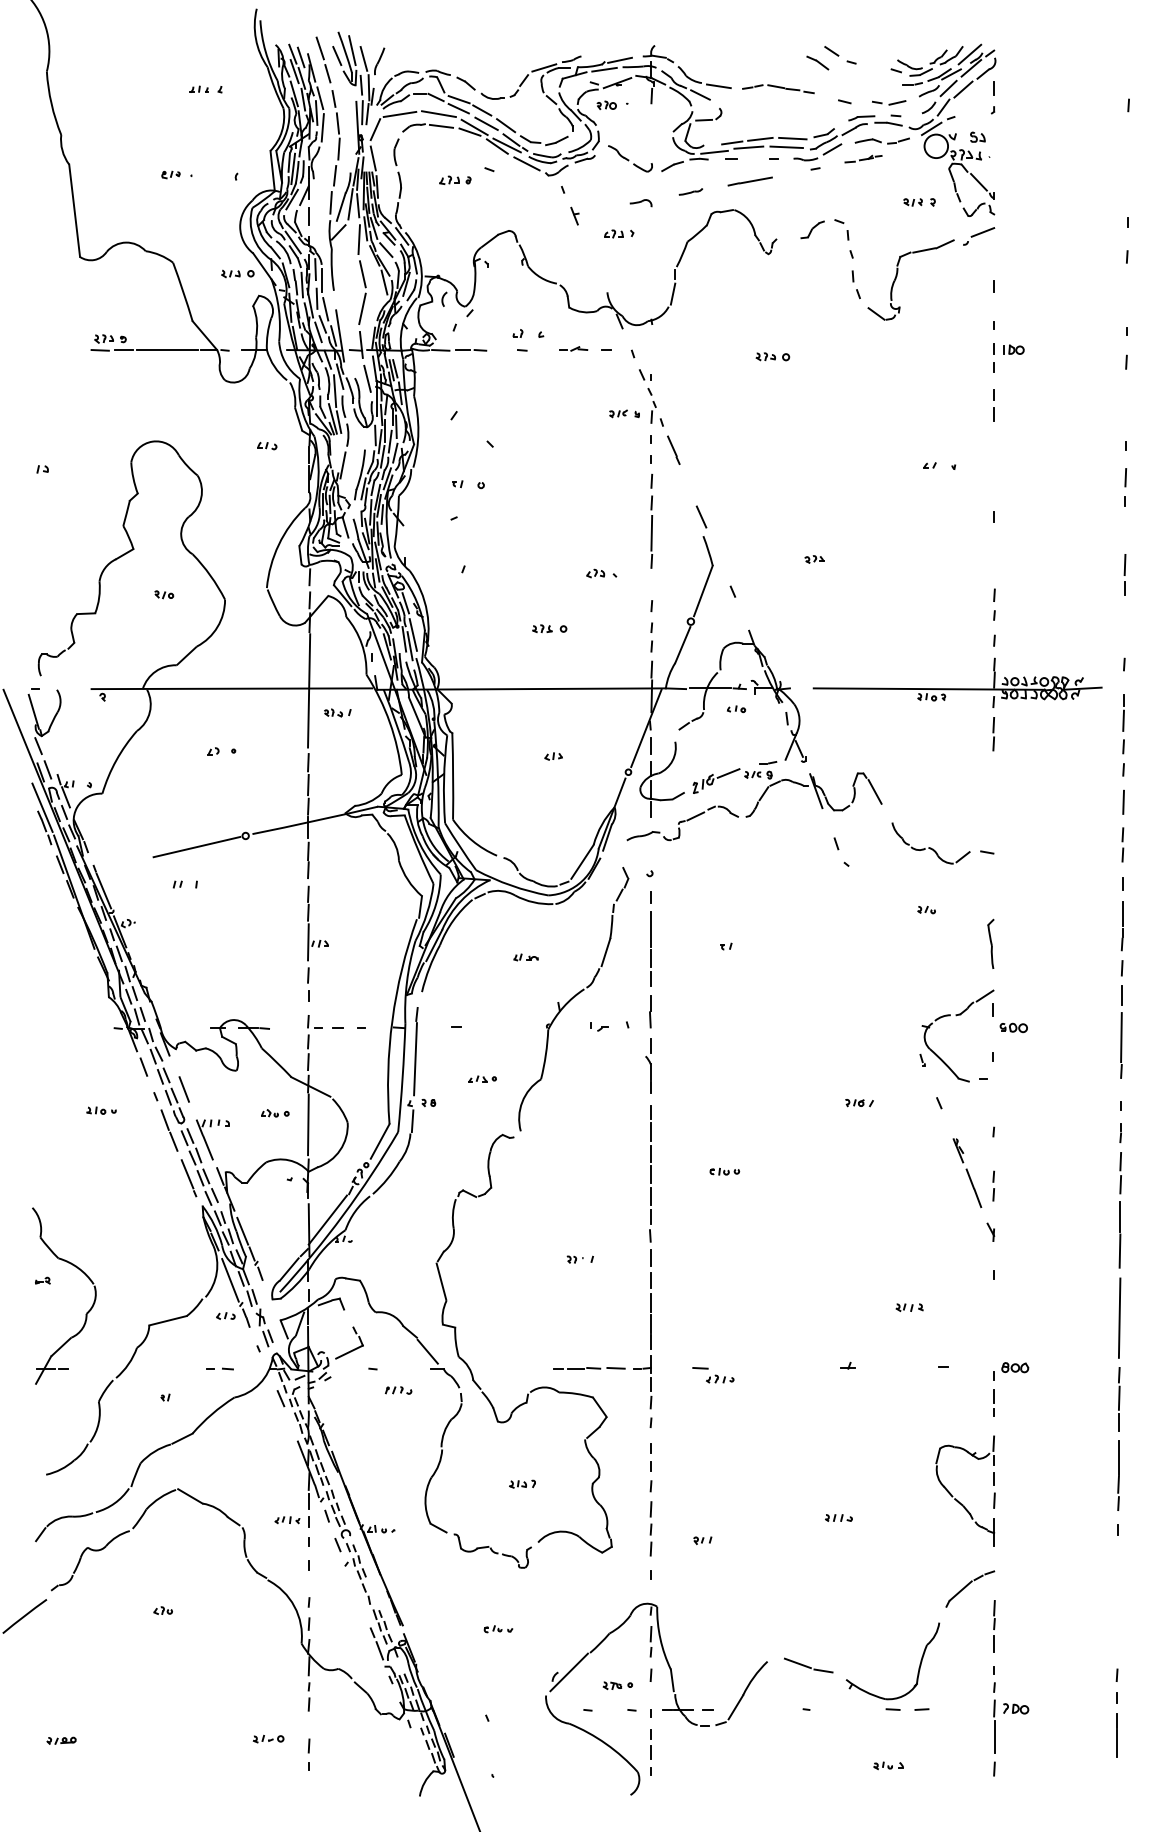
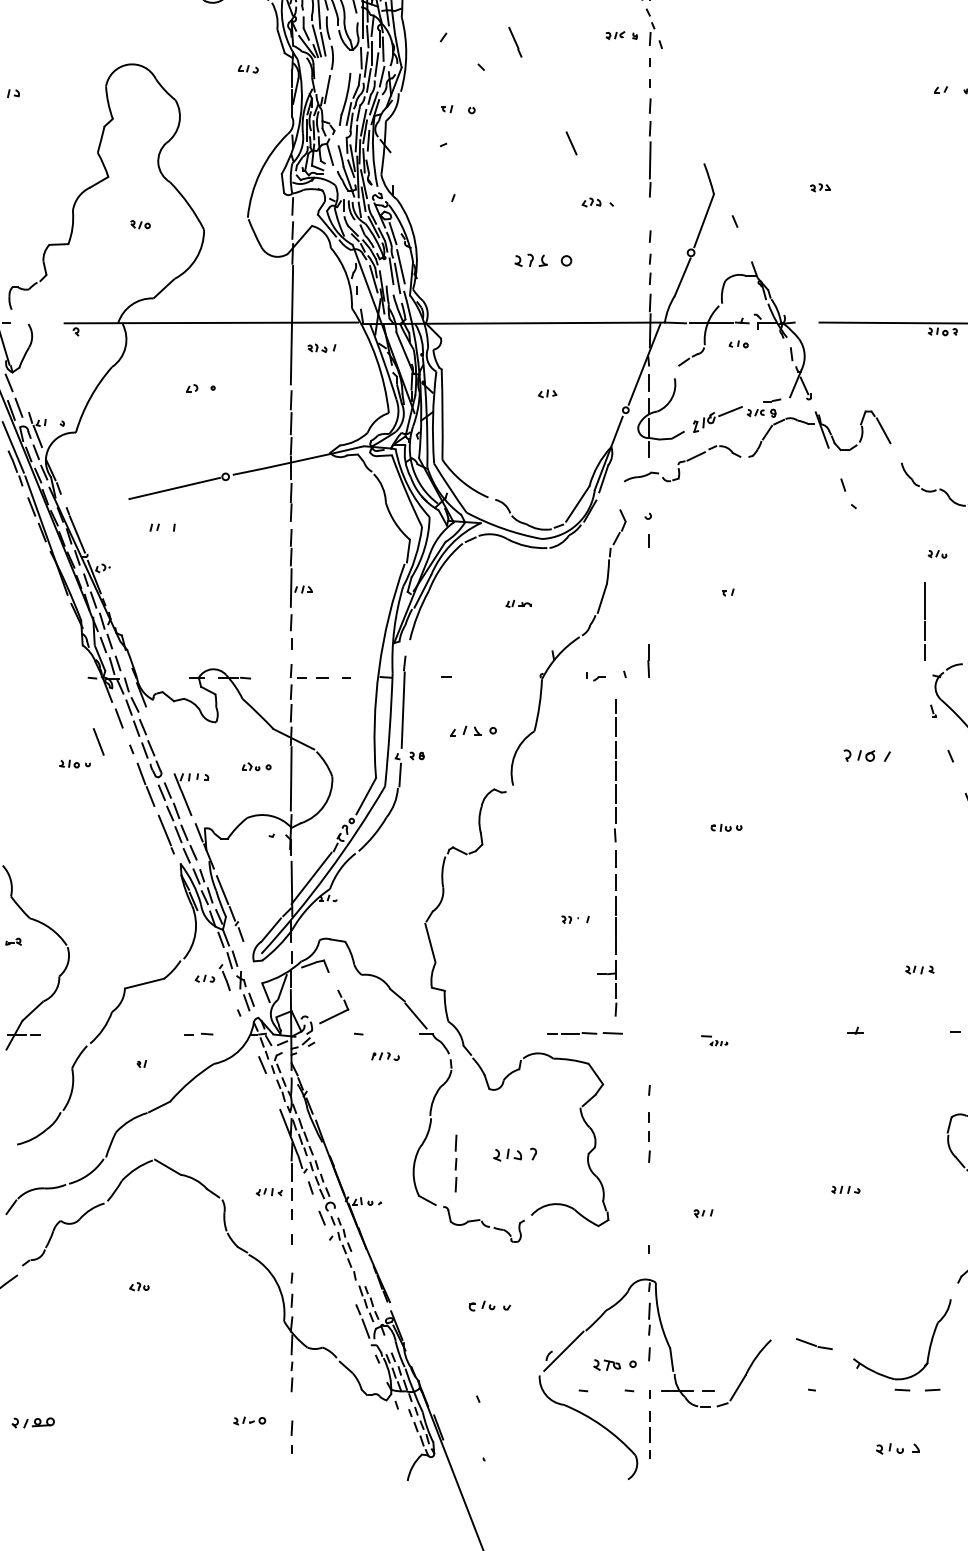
line: (673, 449) -> (515, 41), moved
line: (701, 516) -> (571, 142), moved
part: (549, 628) -> (543, 259), size x1.6
line: (650, 947) -> (924, 619), moved
part: (648, 1065) -> (646, 716), removed
part: (482, 1078) -> (473, 730), size x1.6
line: (183, 1089) -> (97, 741), moved
part: (859, 1103) -> (867, 756), size x1.6
part: (650, 1257) -> (615, 857), moved
line: (230, 1280) -> (209, 941), removed
part: (713, 1375) -> (714, 1040), size x0.6
part: (522, 1483) -> (515, 1153), size x1.6
part: (650, 1528) -> (455, 1163), moved
part: (498, 1629) -> (489, 1306), size x1.4
part: (808, 1665) -> (814, 1344), size x0.7
part: (617, 1685) -> (614, 1364), size x1.4
part: (61, 1740) -> (33, 1422), size x1.4
part: (888, 1765) -> (897, 1448), size x1.4

